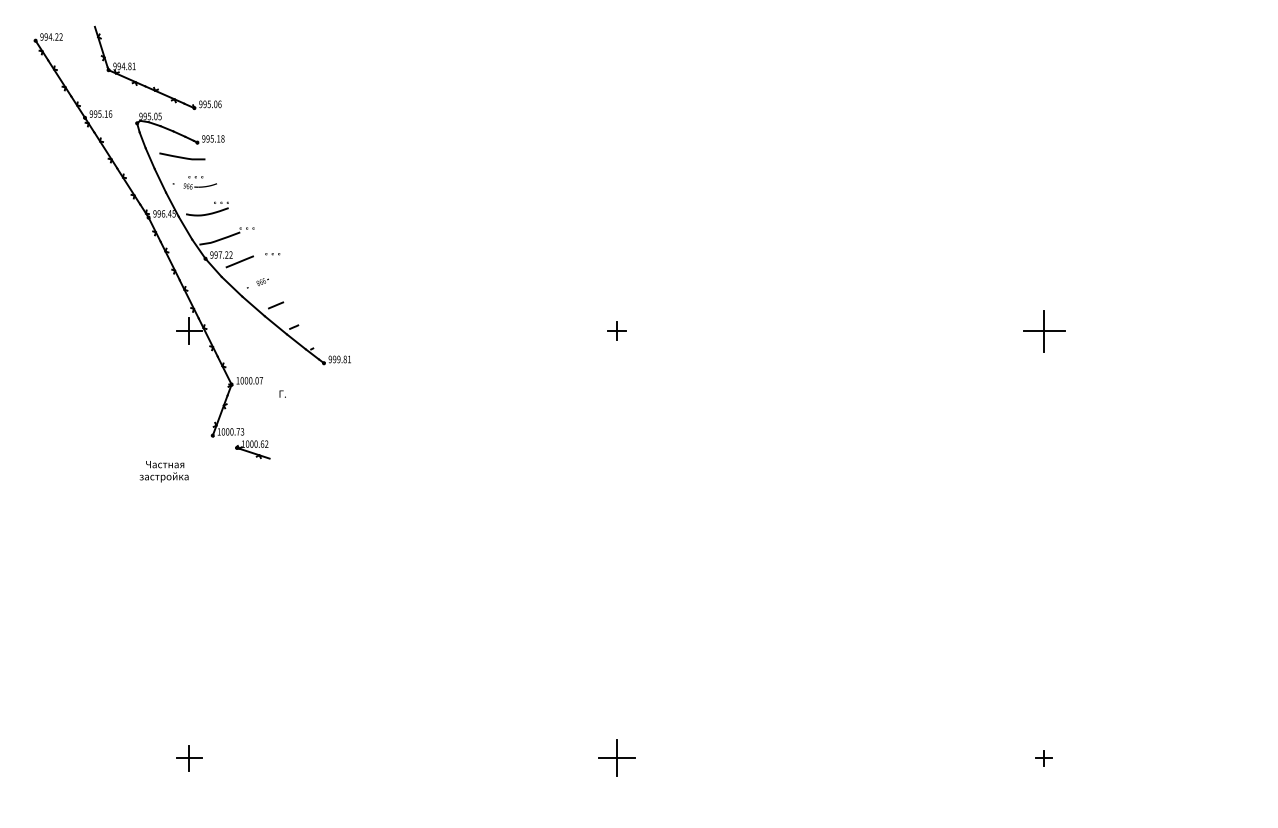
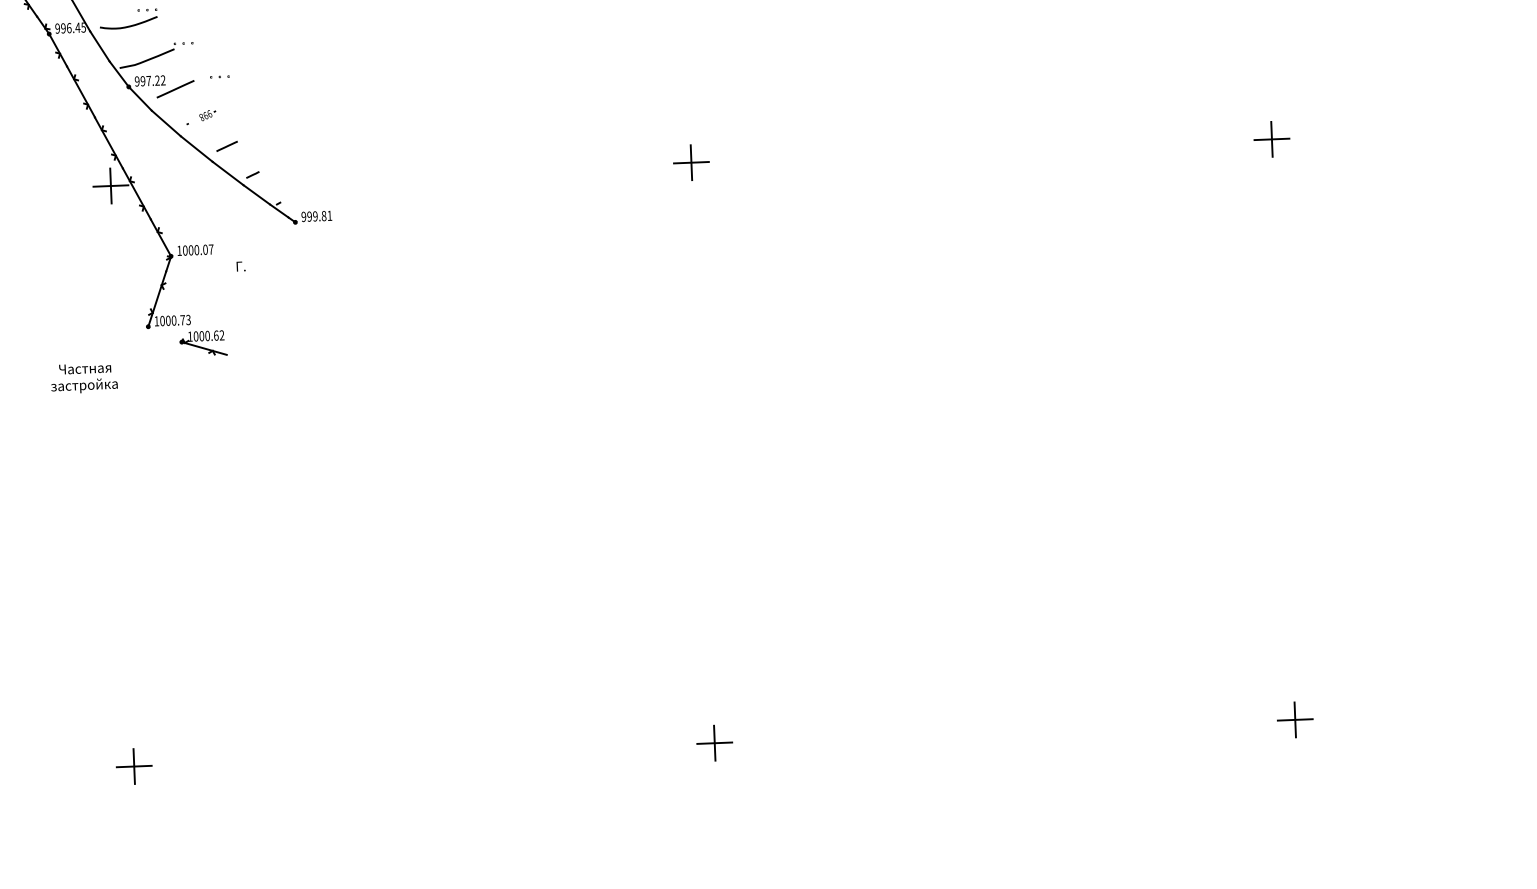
part: (616, 330) -> (690, 161), size x1.43
part: (1043, 330) -> (1271, 138), size x0.62
part: (616, 758) -> (714, 743), size x0.71
part: (1043, 758) -> (1294, 720), size x1.67

